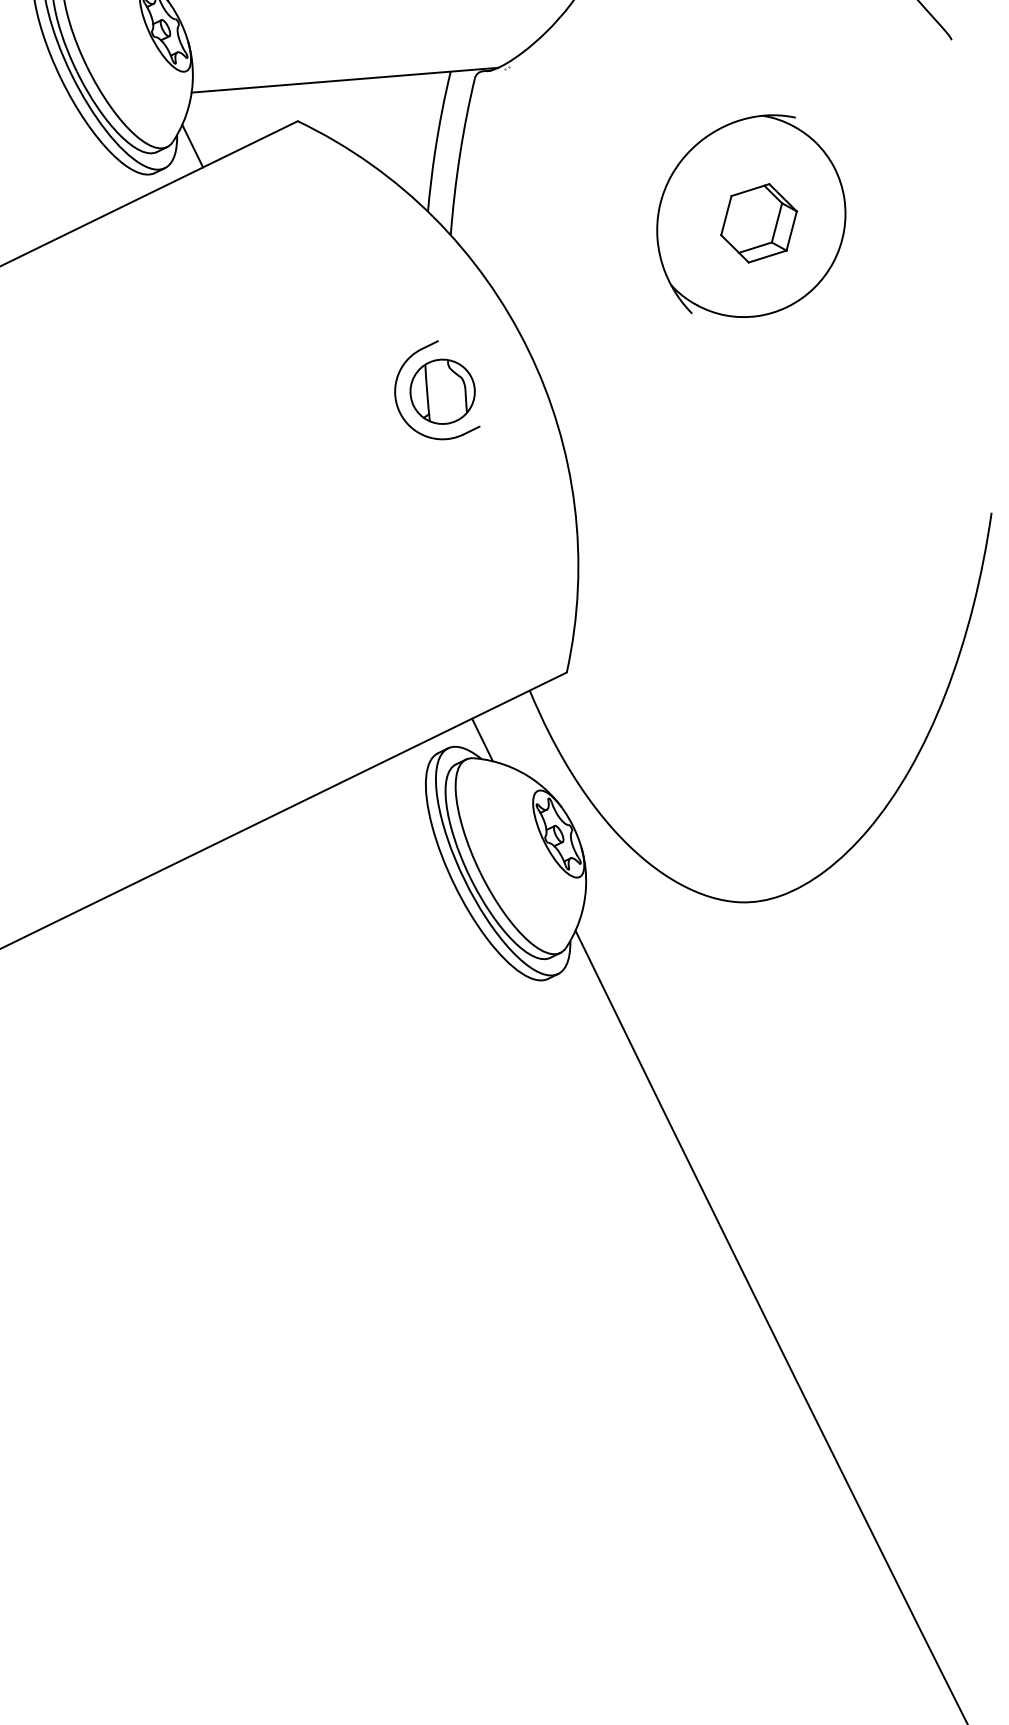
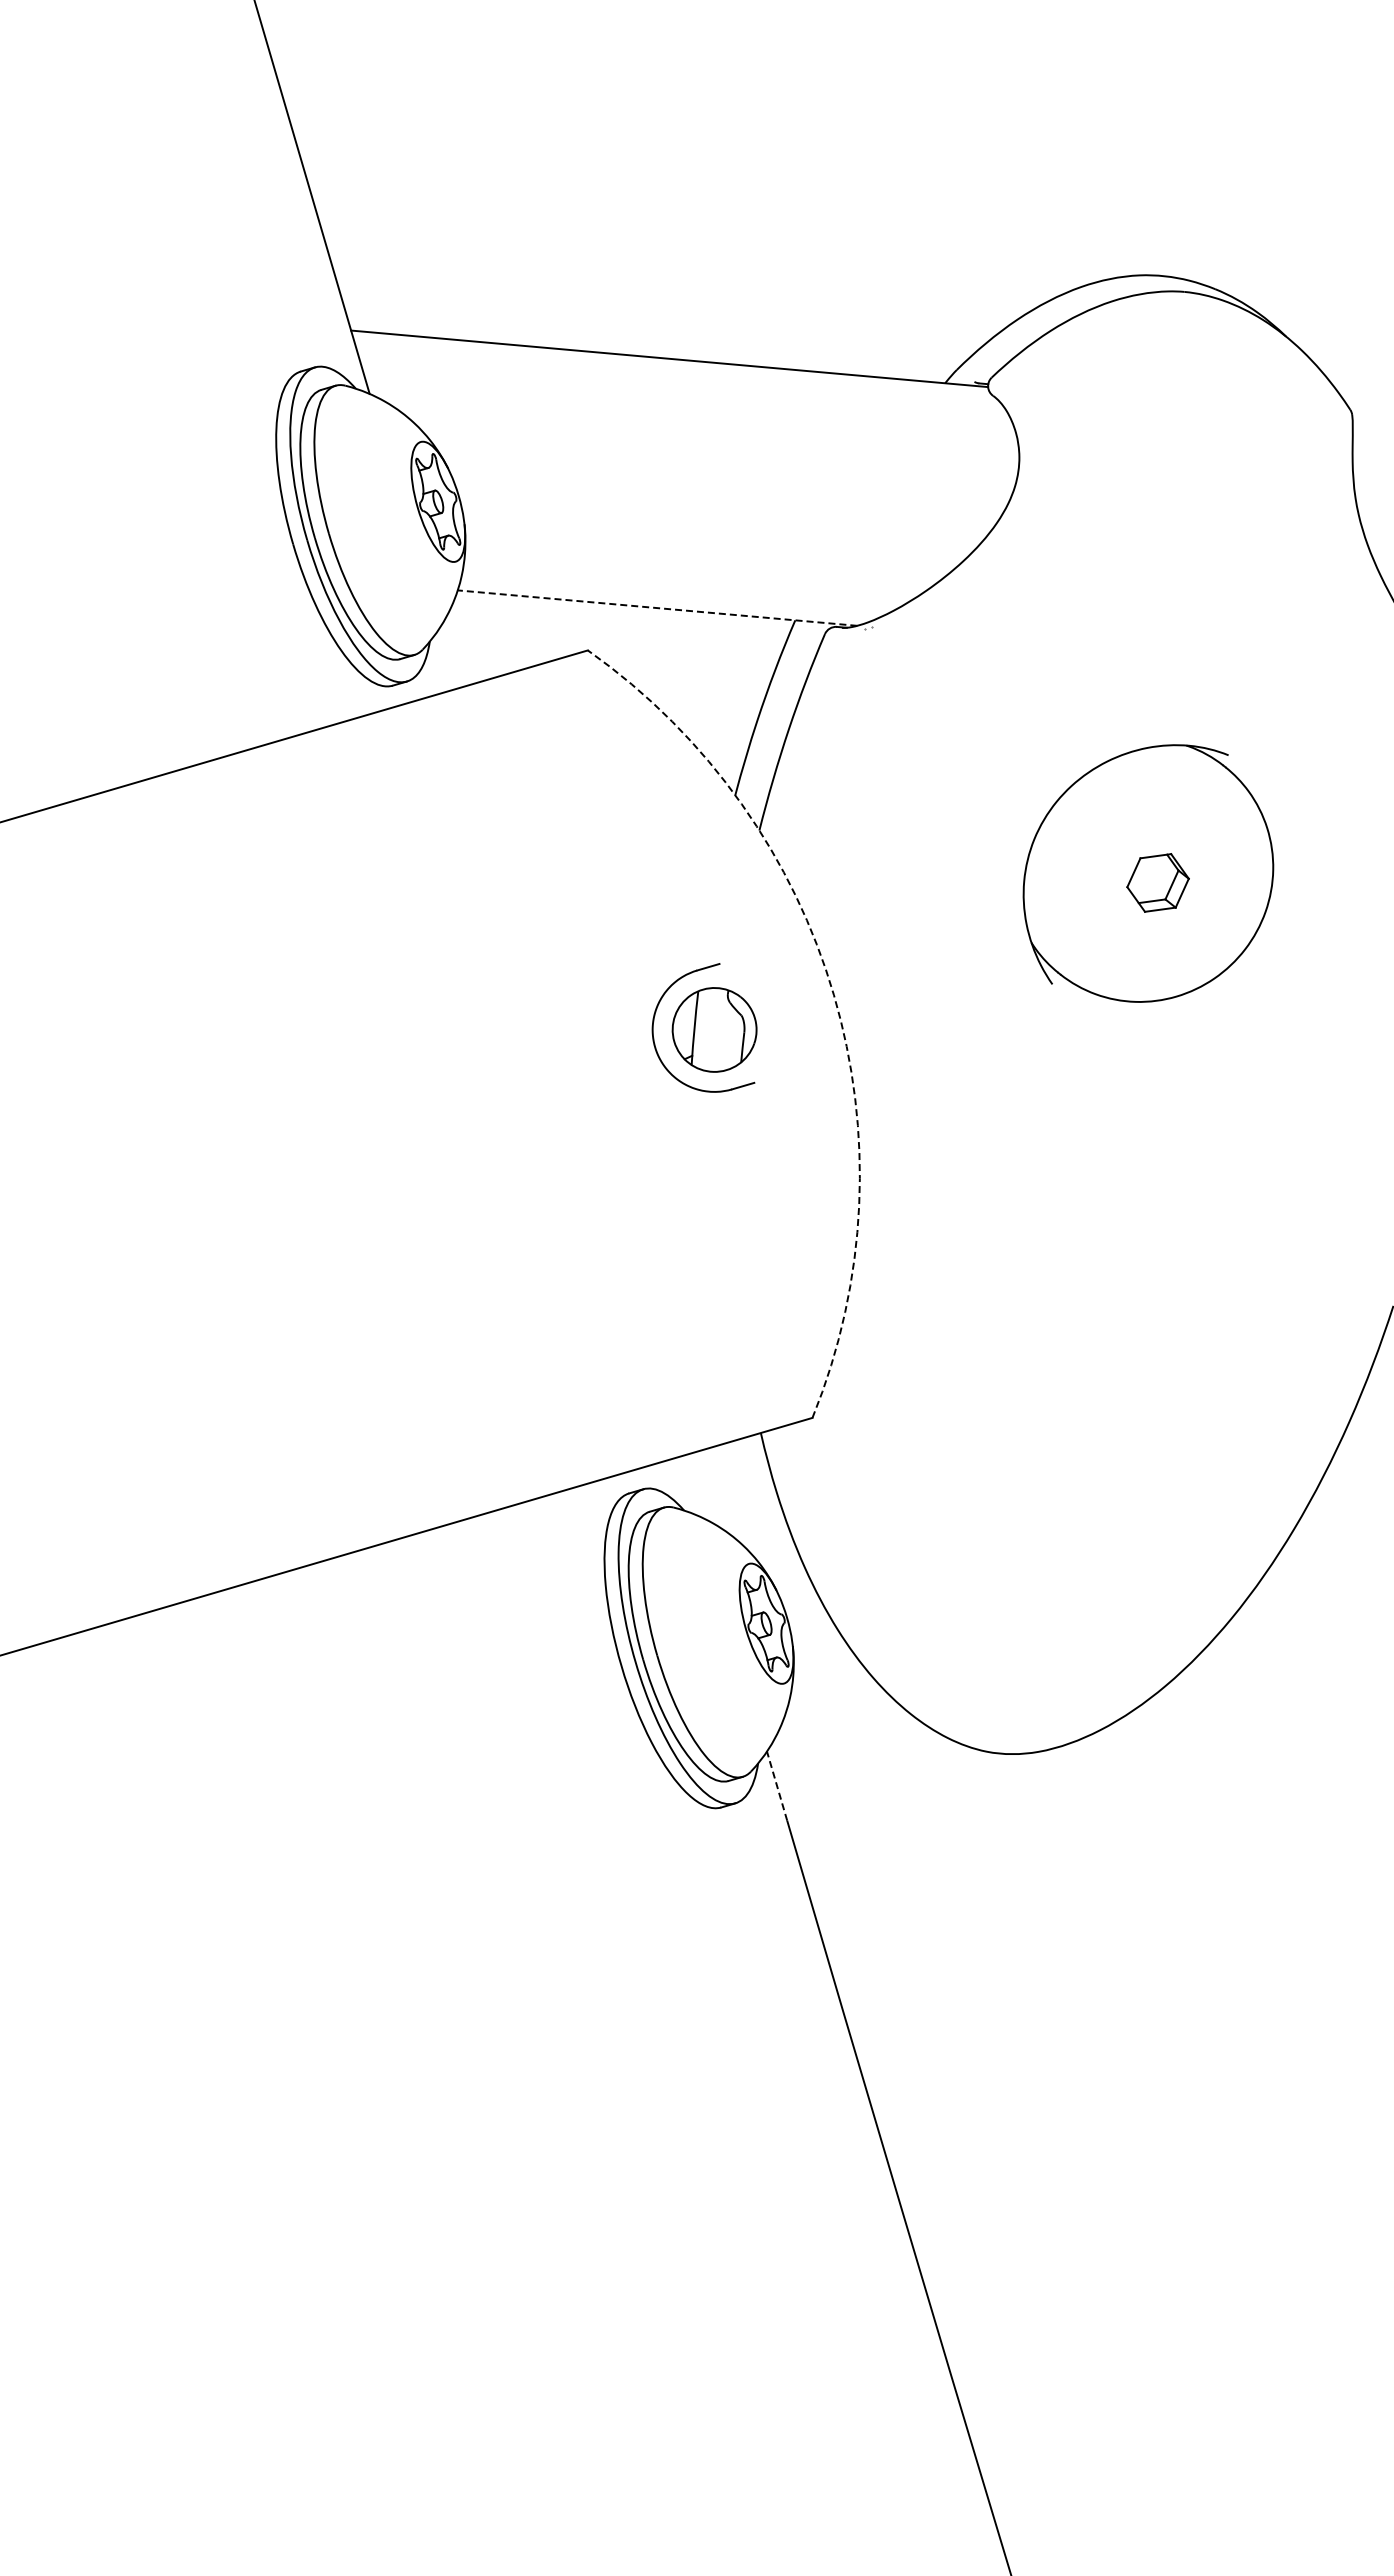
line: (345, 80) -> (657, 608), solid -> dashed
line: (192, 146) -> (447, 659), removed
part: (758, 223) -> (1157, 882), size x0.6
arc: (528, 350) -> (833, 995), solid -> dashed
line: (482, 739) -> (689, 1485), removed
line: (587, 955) -> (776, 1785), solid -> dashed

